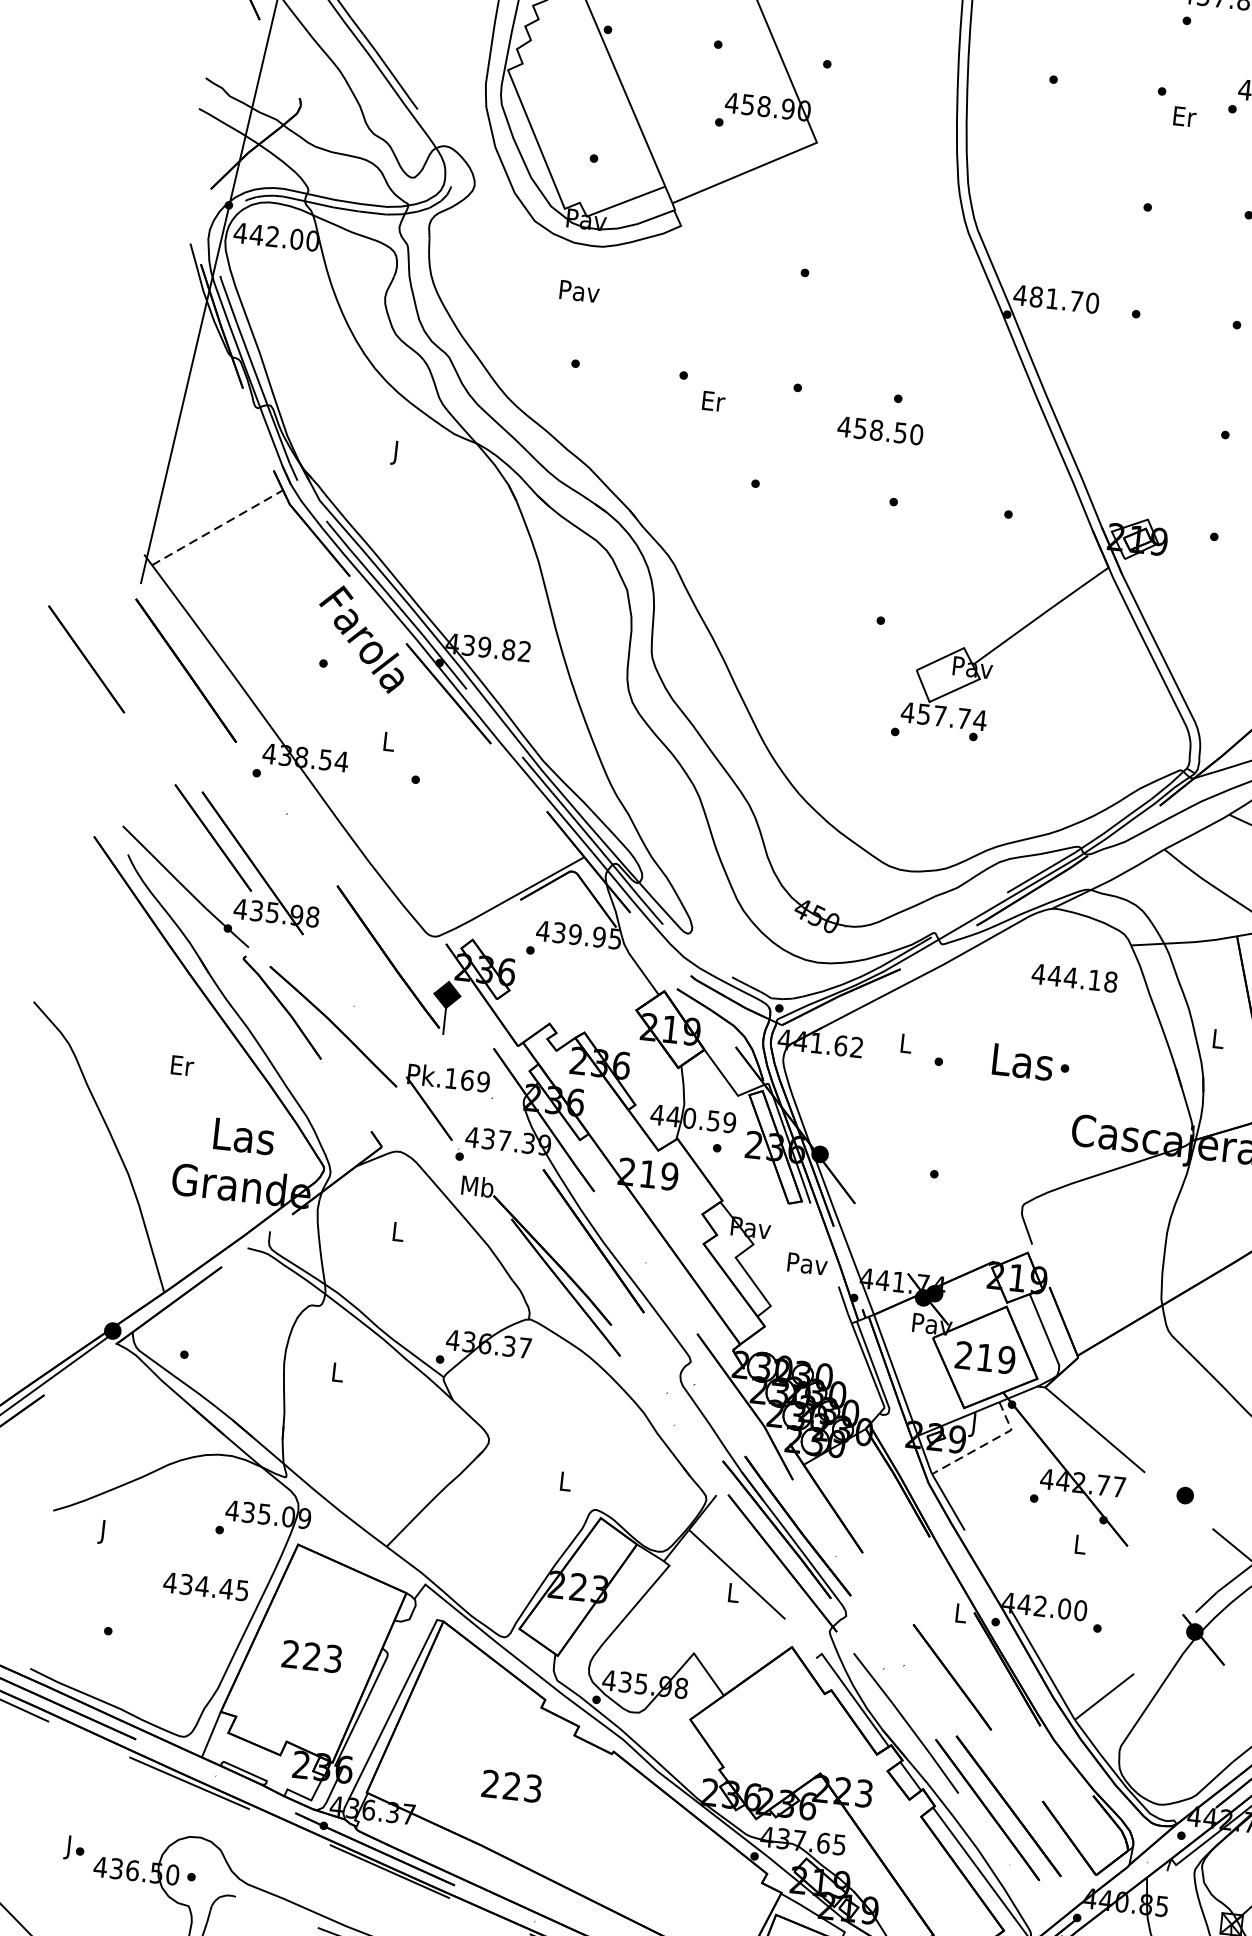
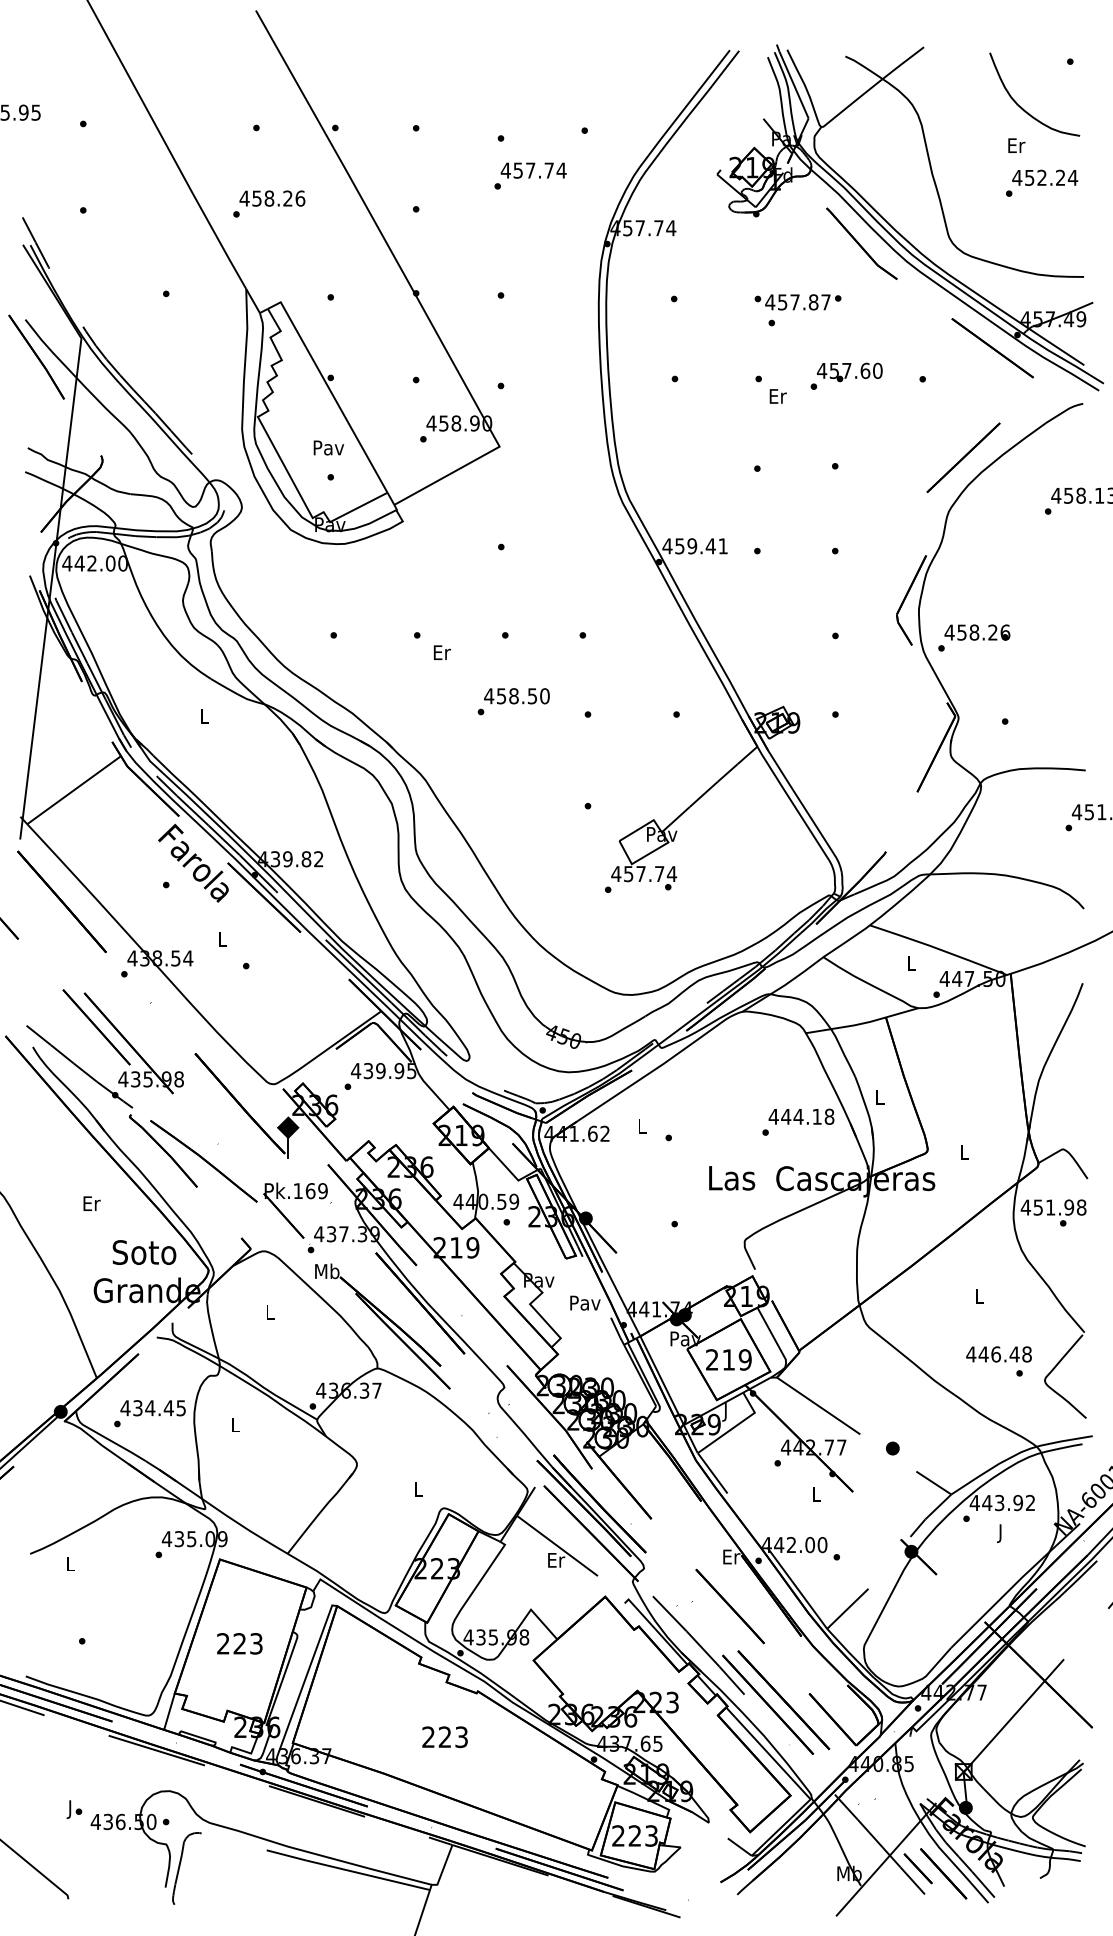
text: (579, 290) -> (328, 447), moved
text: (1064, 300) -> (701, 546), 481.70 -> 459.41
text: (879, 431) -> (516, 696), moved
text: (396, 453) -> (204, 718), J -> L
line: (218, 526) -> (74, 789), dashed -> solid
text: (1074, 977) -> (801, 1116), moved
text: (1023, 1062) -> (732, 1178), moved
text: (243, 1136) -> (144, 1252), Las -> Soto
line: (985, 1445) -> (736, 1426), dashed -> solid
text: (103, 1531) -> (70, 1565), J -> L
text: (205, 1586) -> (152, 1408), moved
text: (733, 1593) -> (556, 1560), L -> Er
text: (961, 1612) -> (731, 1556), L -> Er
text: (511, 1786) -> (444, 1737), moved

